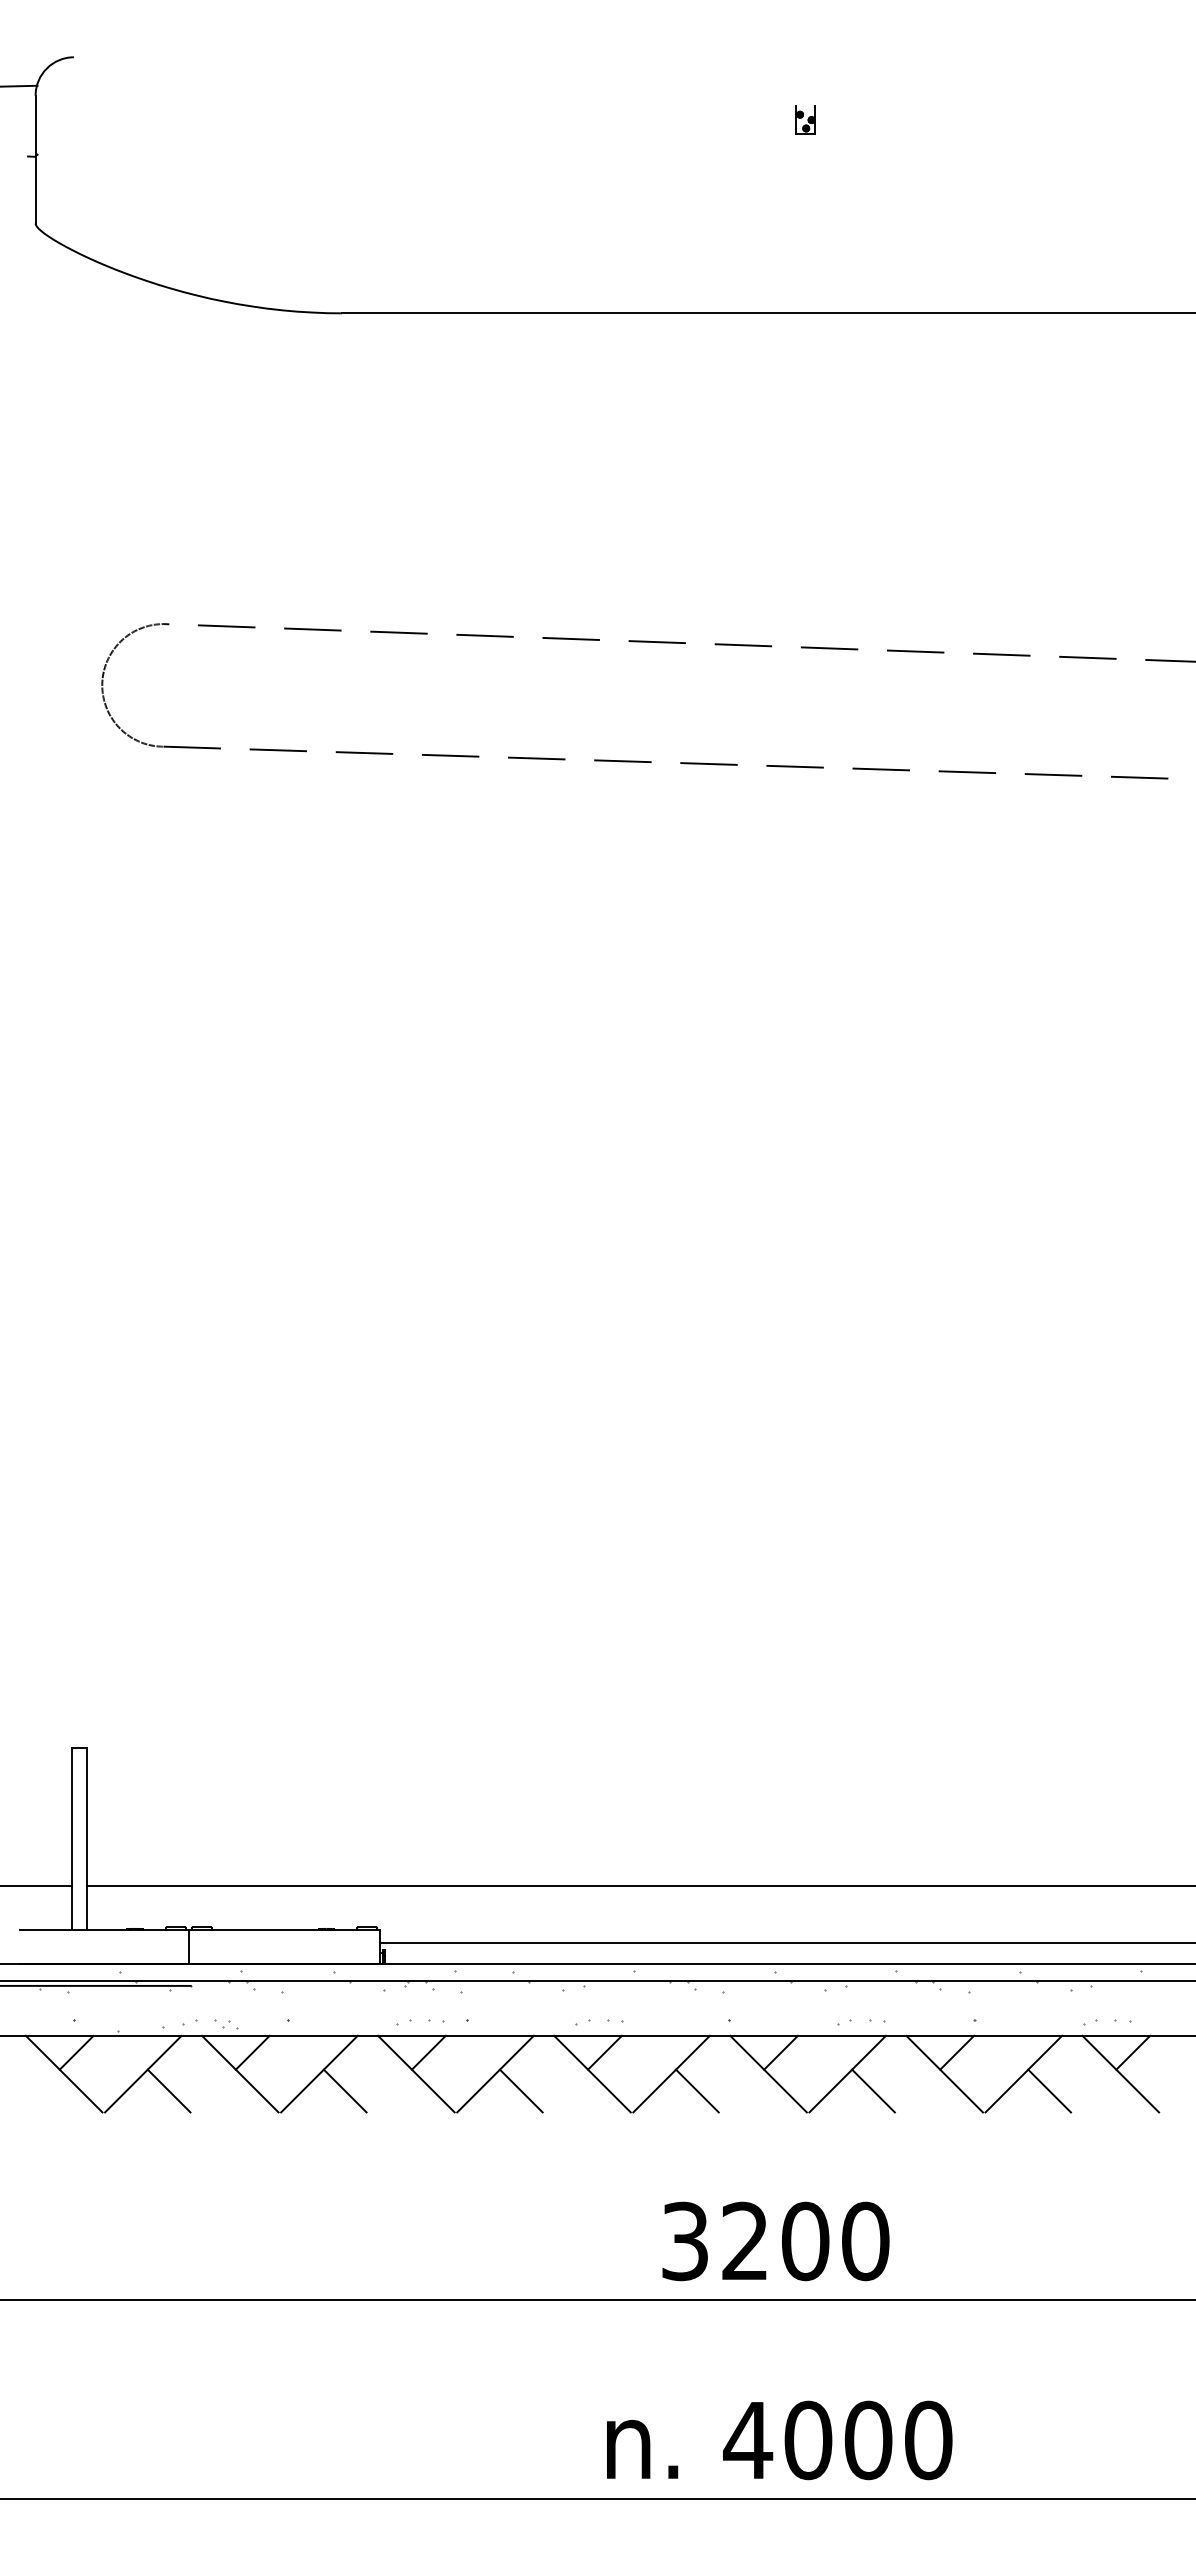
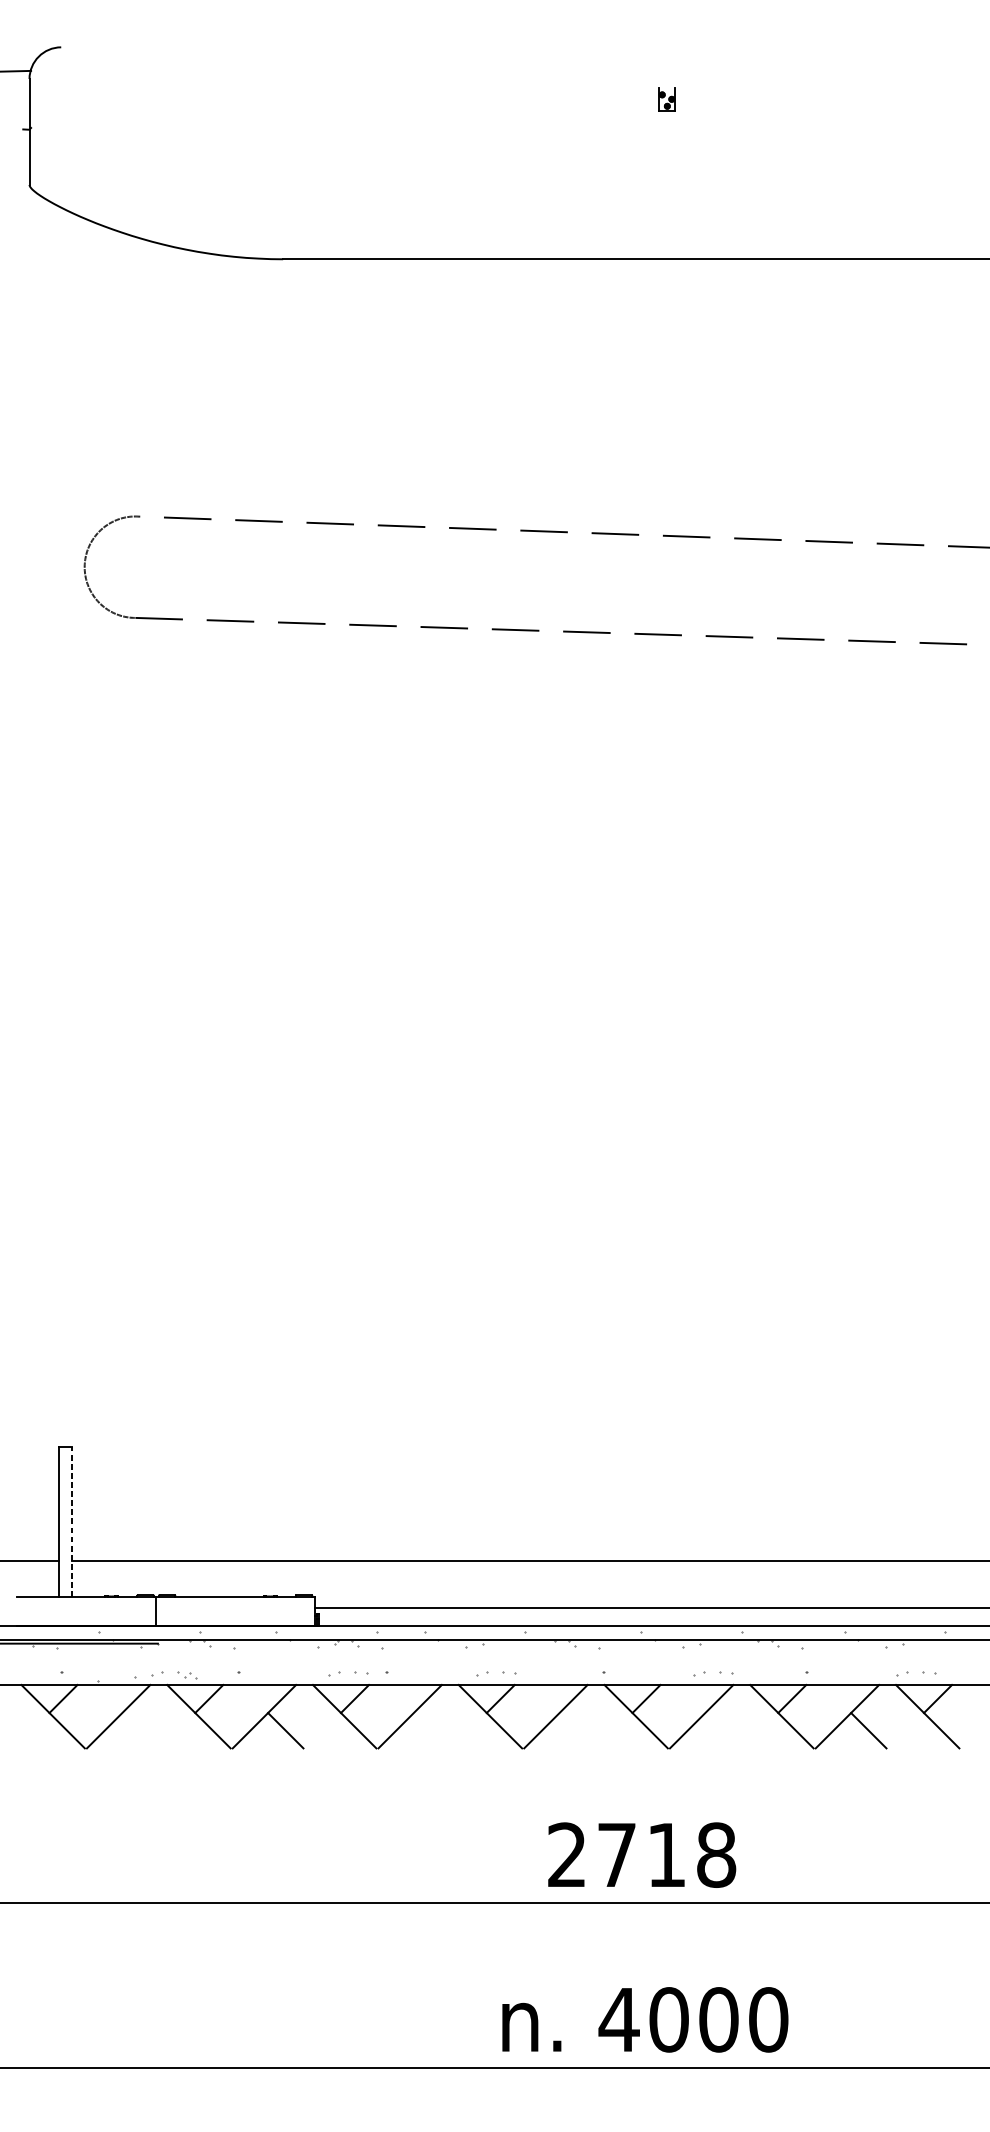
line: (86, 1838) -> (71, 1521), solid -> dashed
line: (168, 2090) -> (139, 1730), removed
line: (520, 2090) -> (430, 1730), removed
line: (697, 2090) -> (577, 1730), removed
line: (873, 2090) -> (723, 1730), removed
text: (775, 2241) -> (641, 1855), 3200 -> 2718

